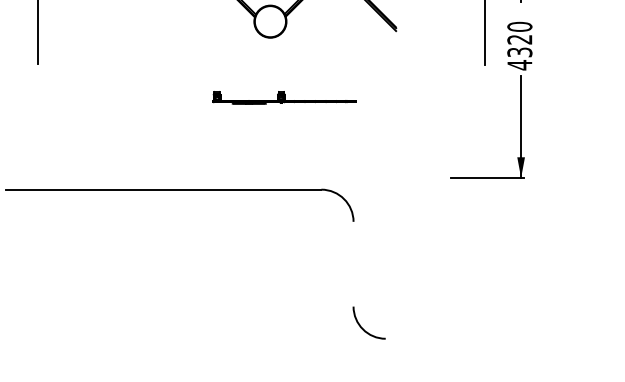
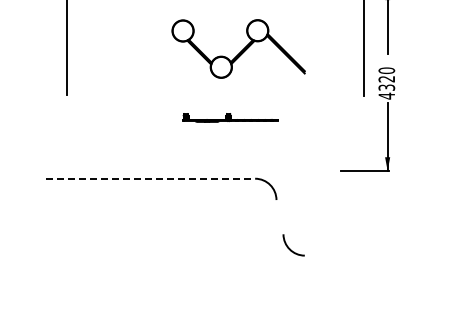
line: (163, 189) -> (150, 178), solid -> dashed
arc: (364, 328) -> (290, 248), moved

